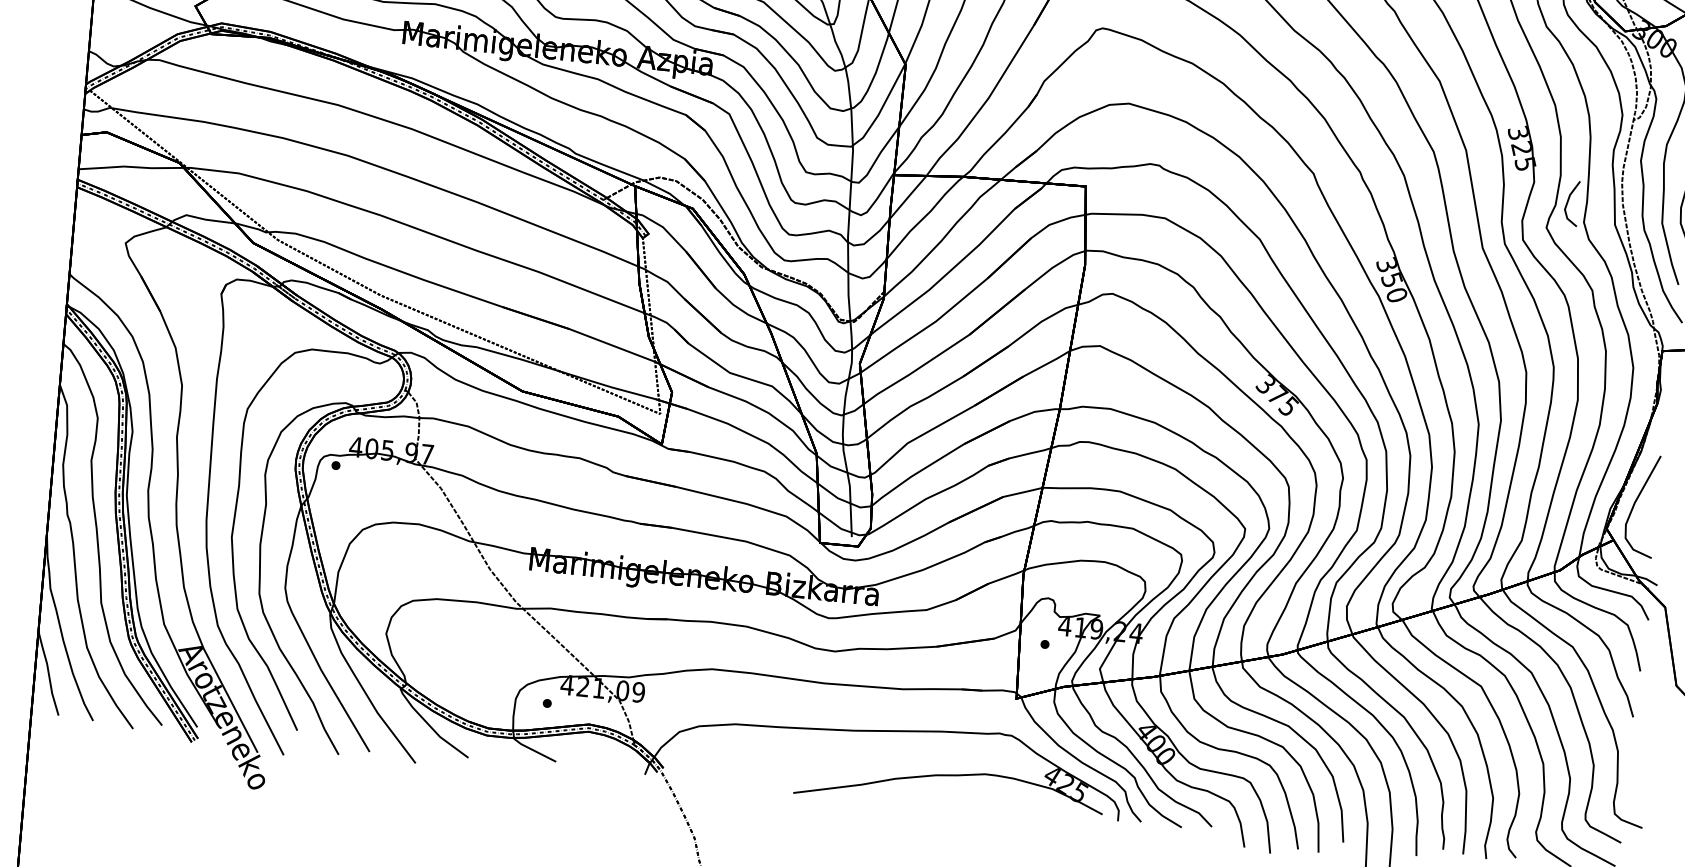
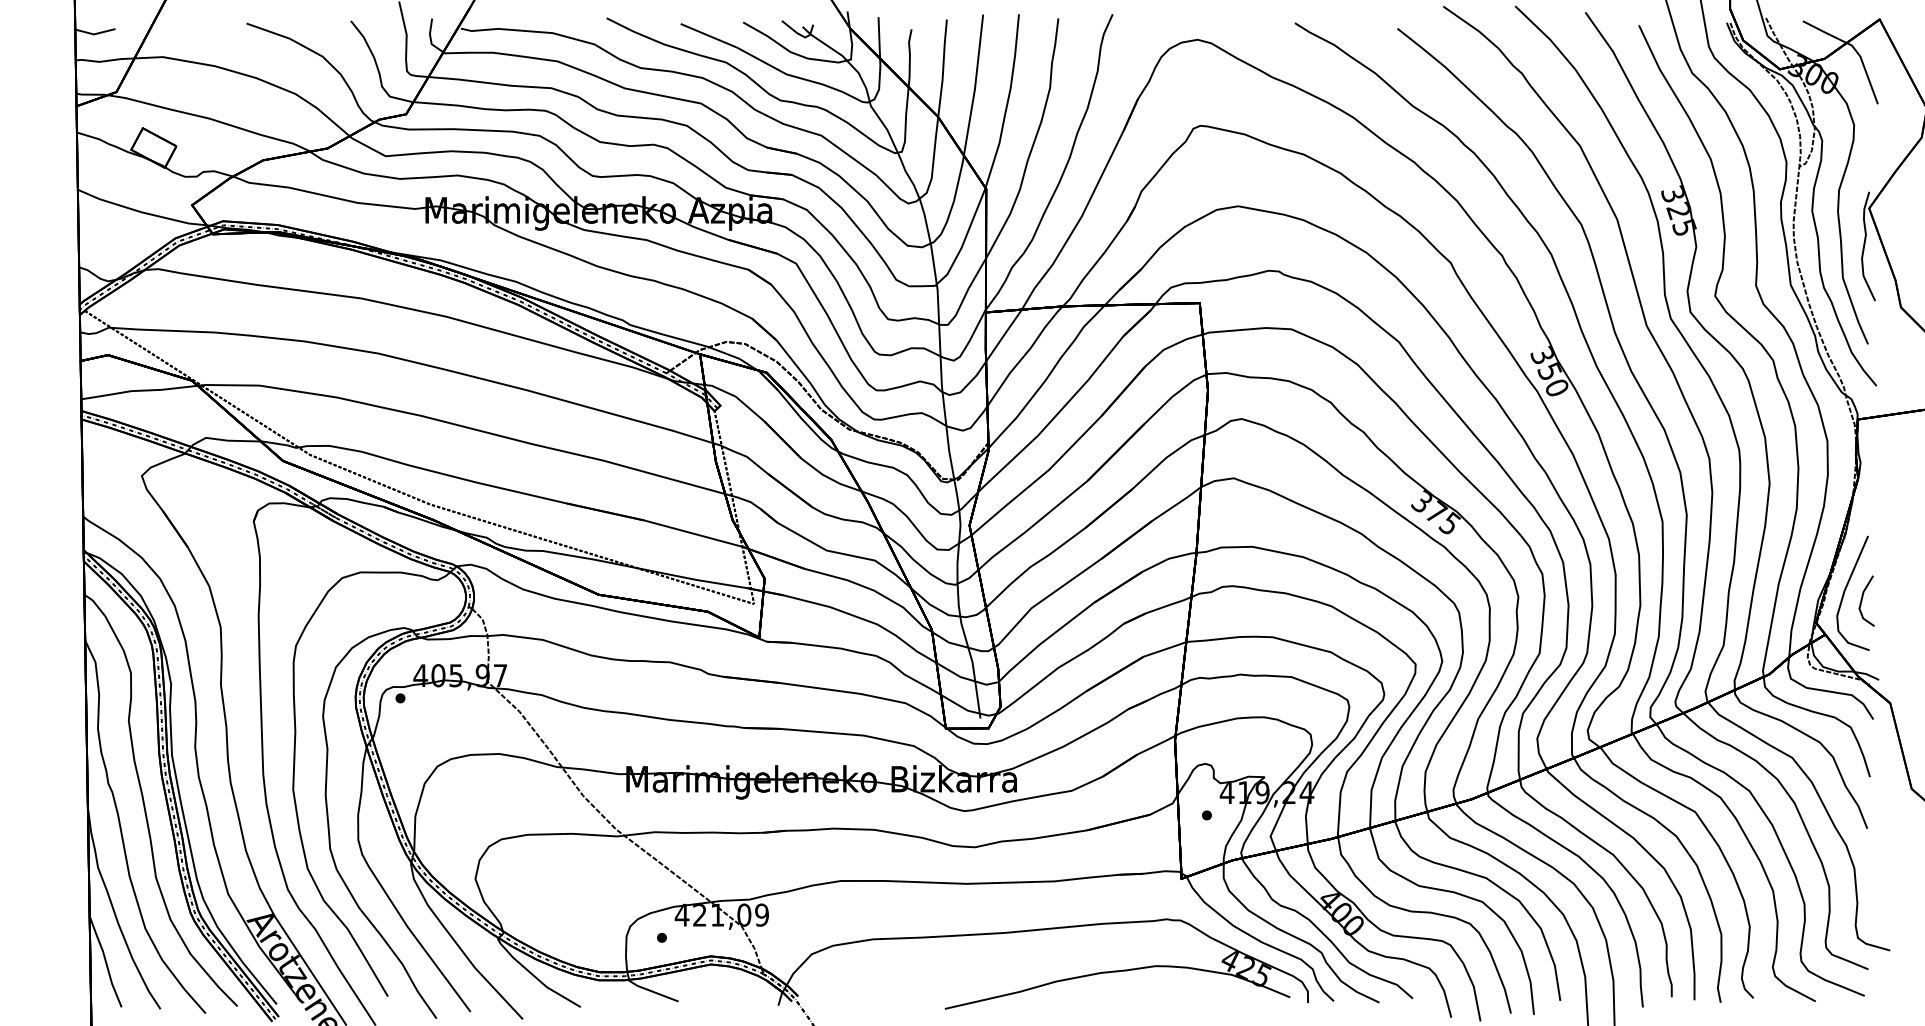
line: (1568, 202) -> (1862, 600), moved

